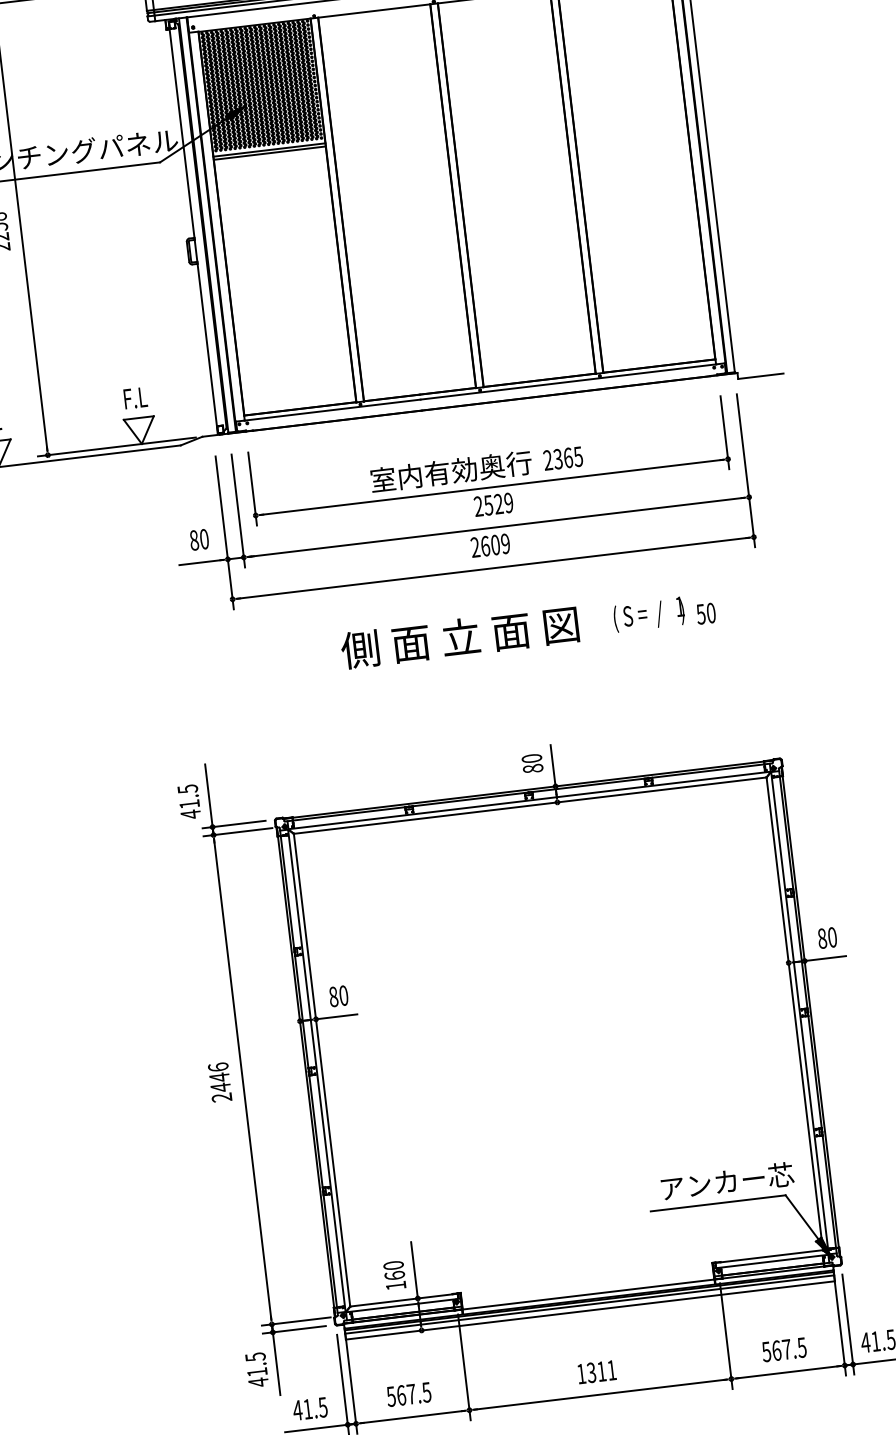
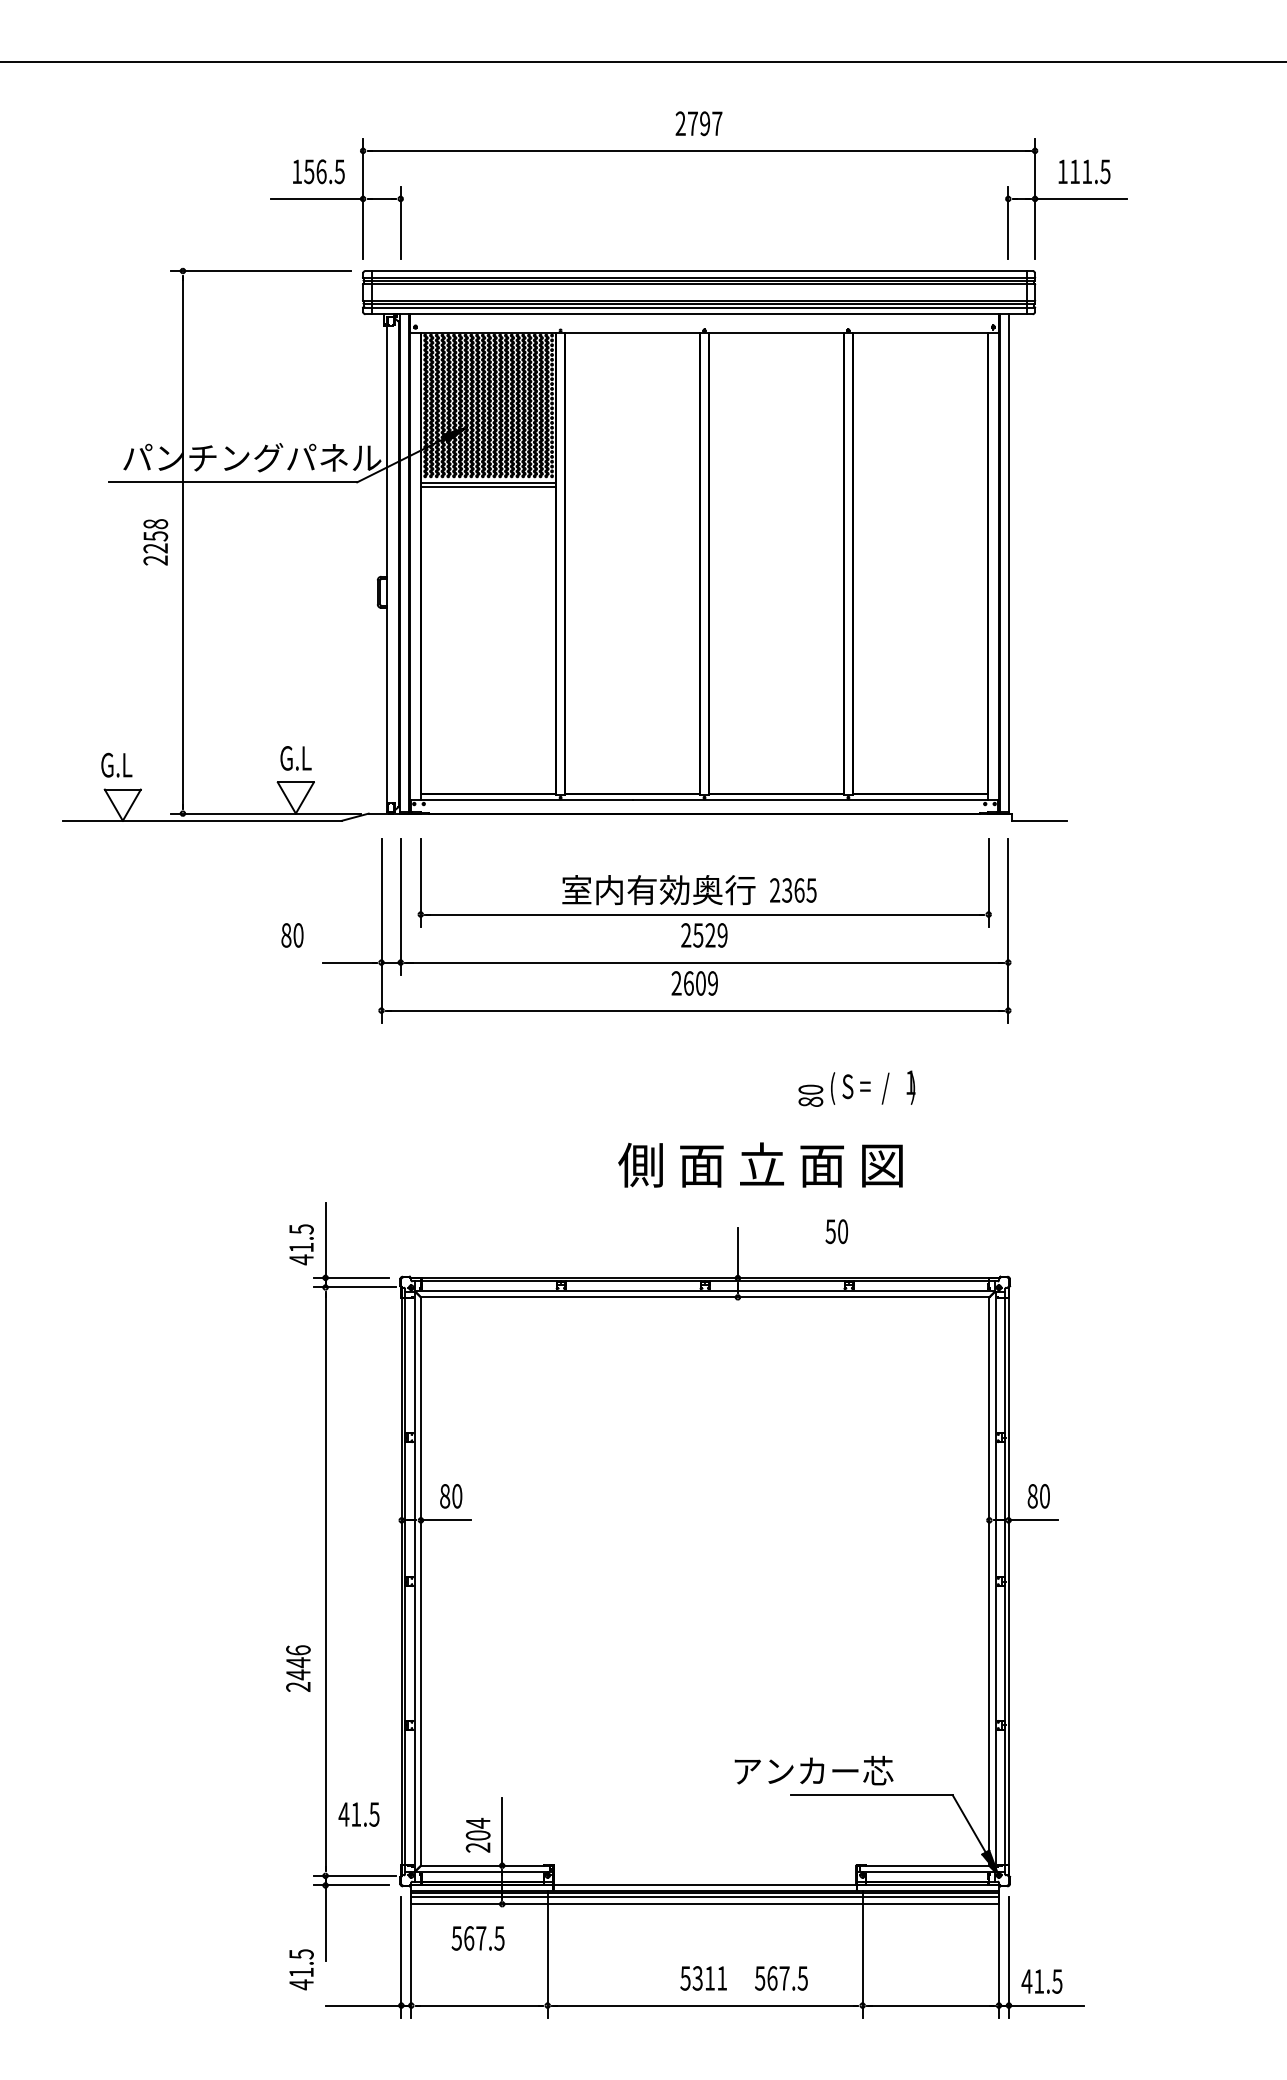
text: (136, 398) -> (295, 758), F.L -> G.L
text: (199, 539) -> (292, 935), moved
text: (705, 613) -> (836, 1231), moved
text: (459, 637) -> (760, 1164), moved
text: (532, 763) -> (810, 1095), moved
text: (220, 1082) -> (298, 1668), moved
text: (727, 1181) -> (813, 1770), moved
text: (394, 1274) -> (477, 1834), 160 -> 204
text: (784, 1349) -> (781, 1978), moved
text: (257, 1369) -> (301, 1969), moved
text: (581, 1374) -> (685, 1978), 1311 -> 5311
text: (408, 1394) -> (477, 1938), moved
text: (309, 1408) -> (358, 1814), moved

